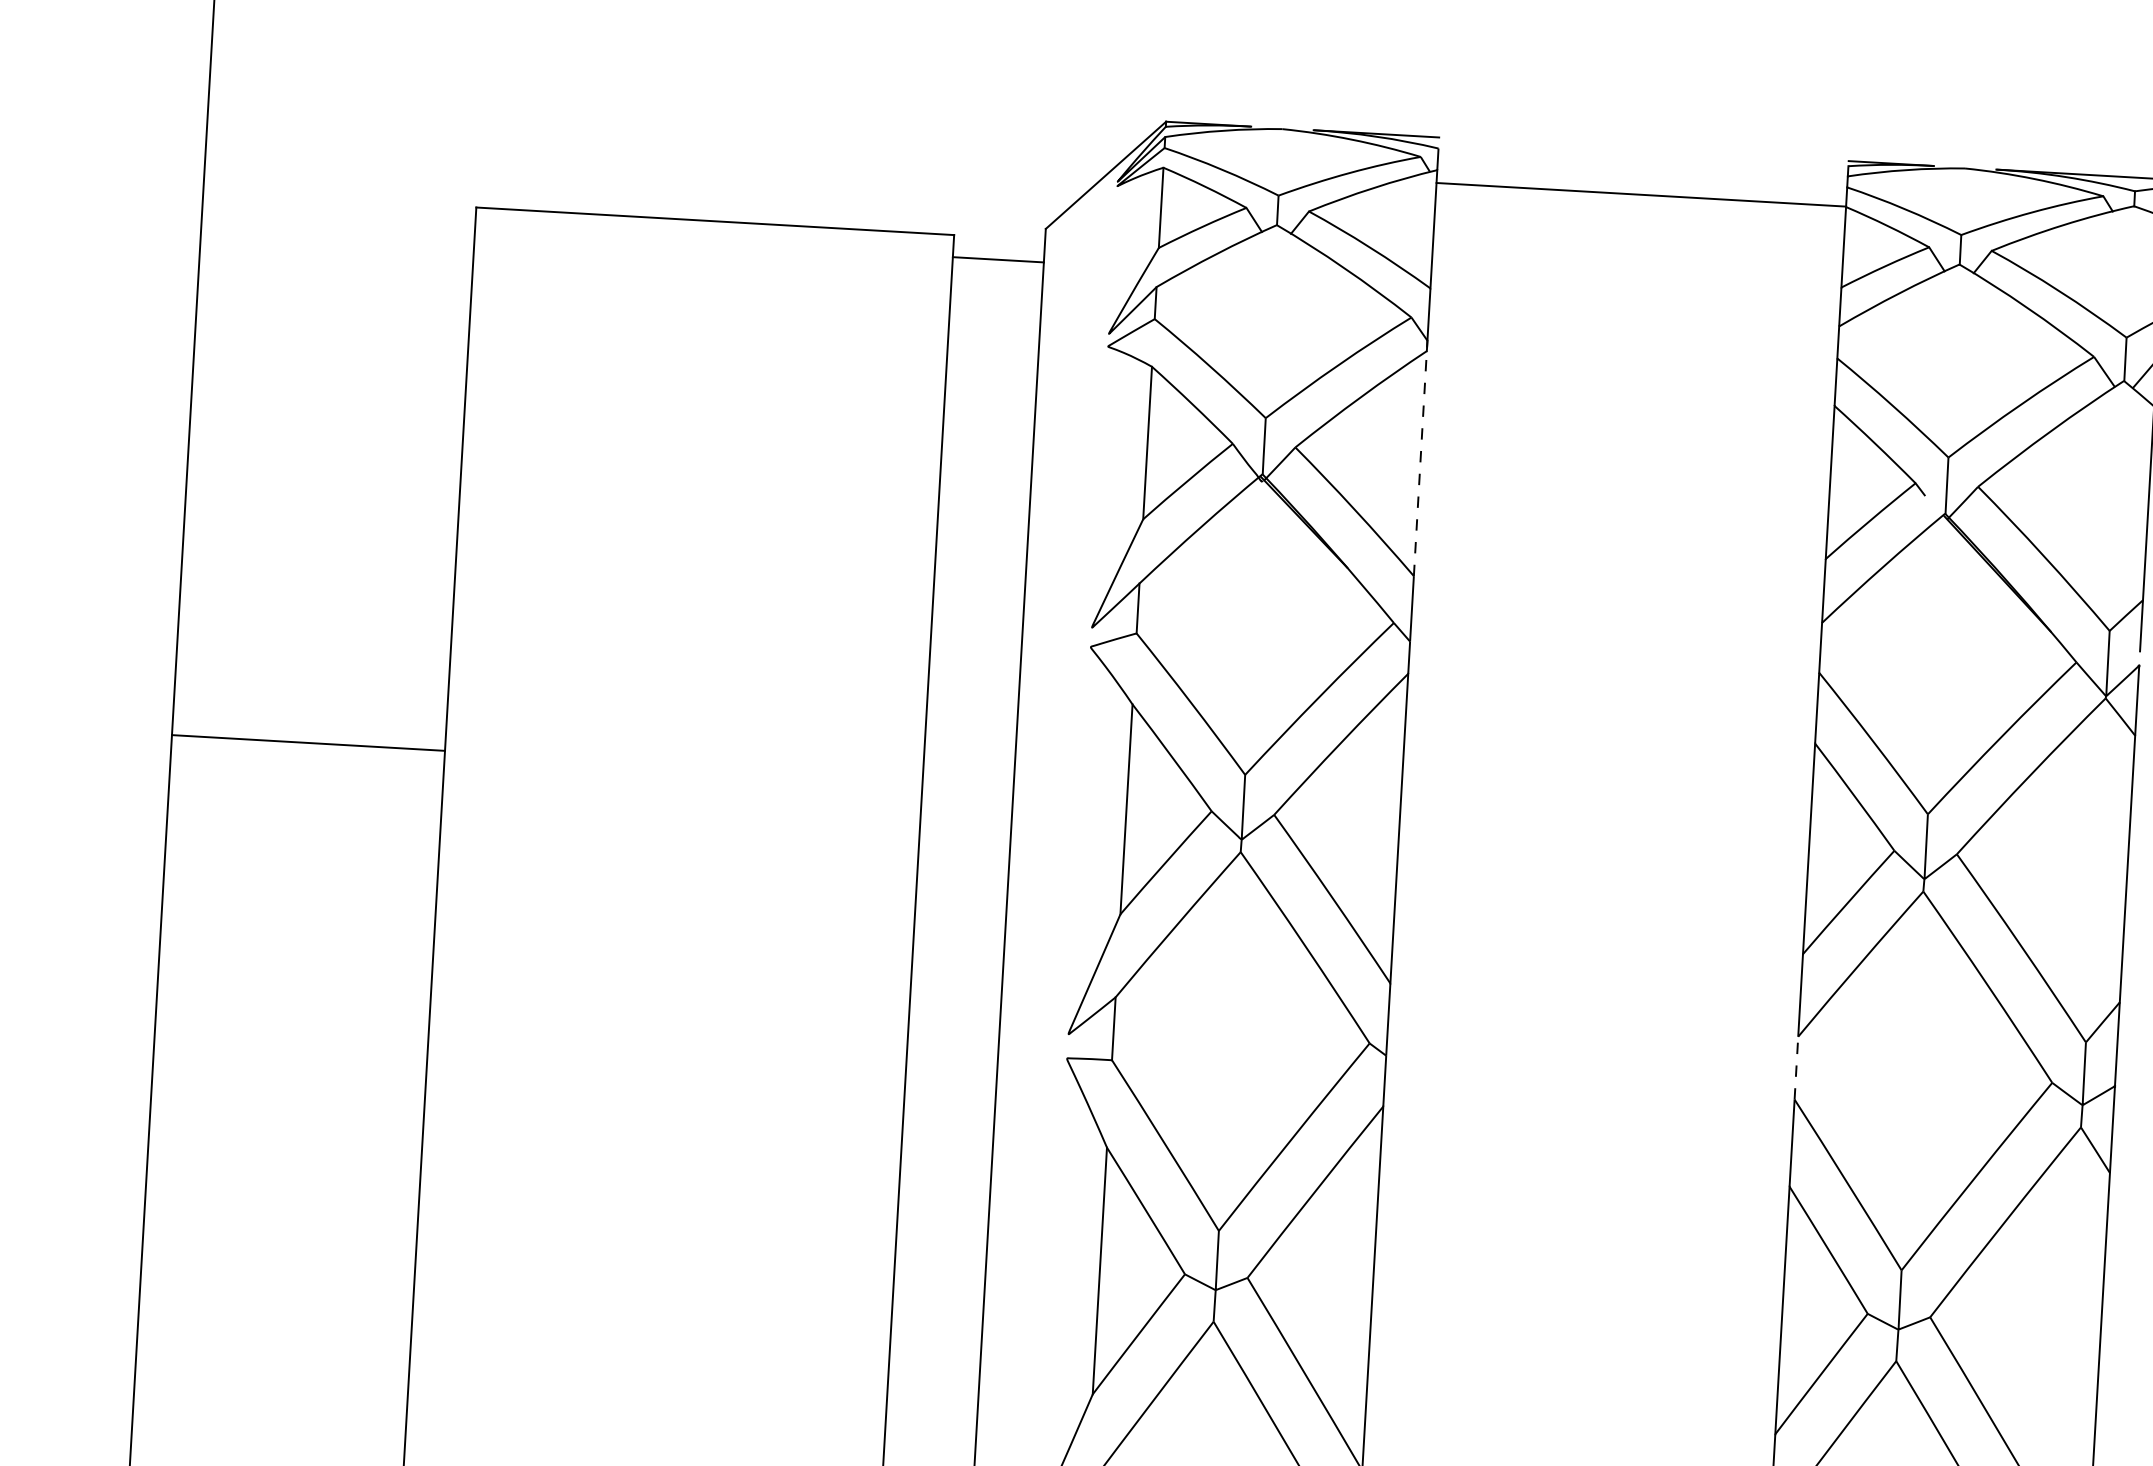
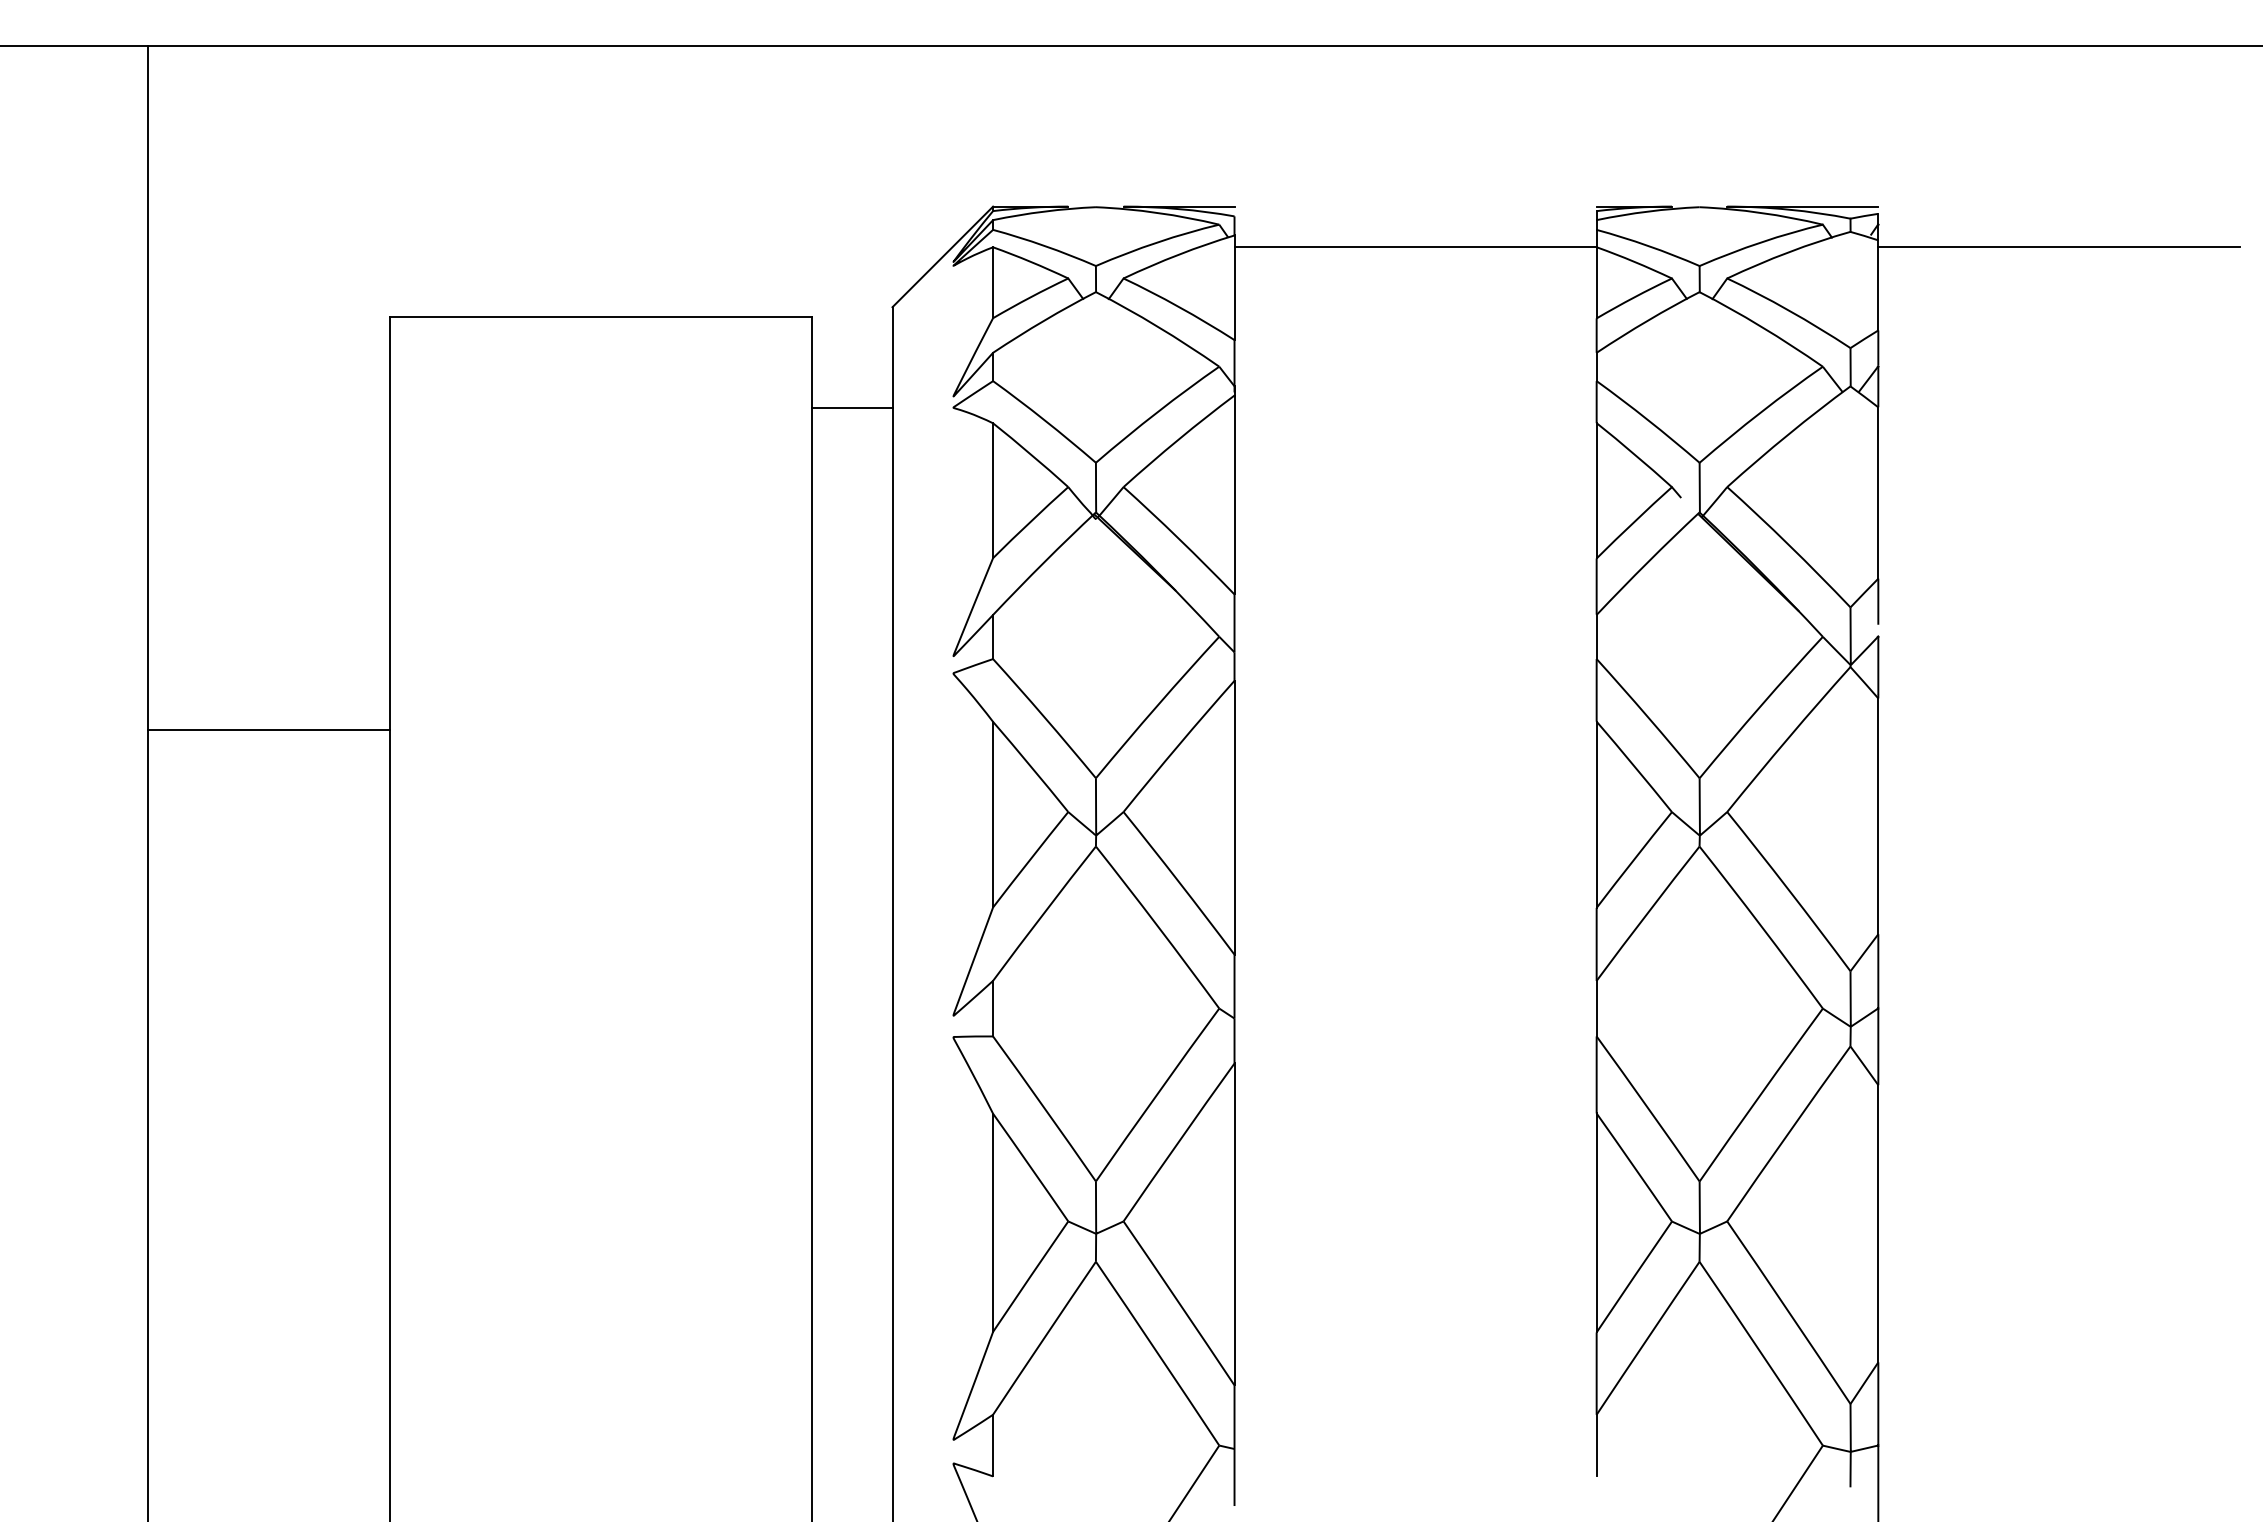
line: (998, 259) -> (852, 407), moved
line: (1420, 463) -> (1234, 494), dashed -> solid
line: (308, 742) -> (268, 729), moved
line: (1796, 1067) -> (1596, 1008), dashed -> solid

